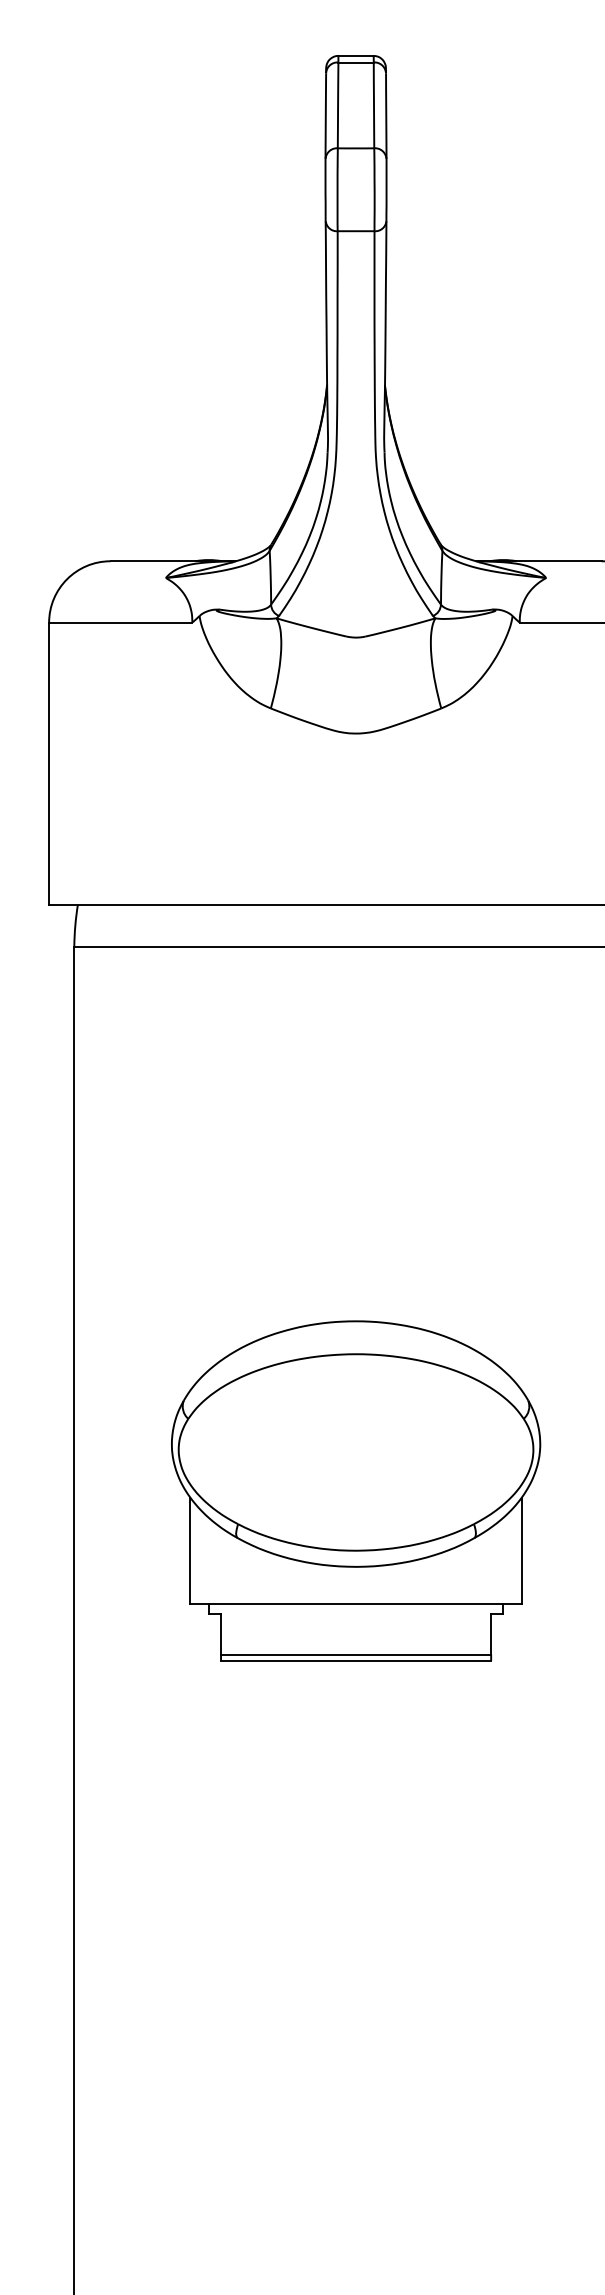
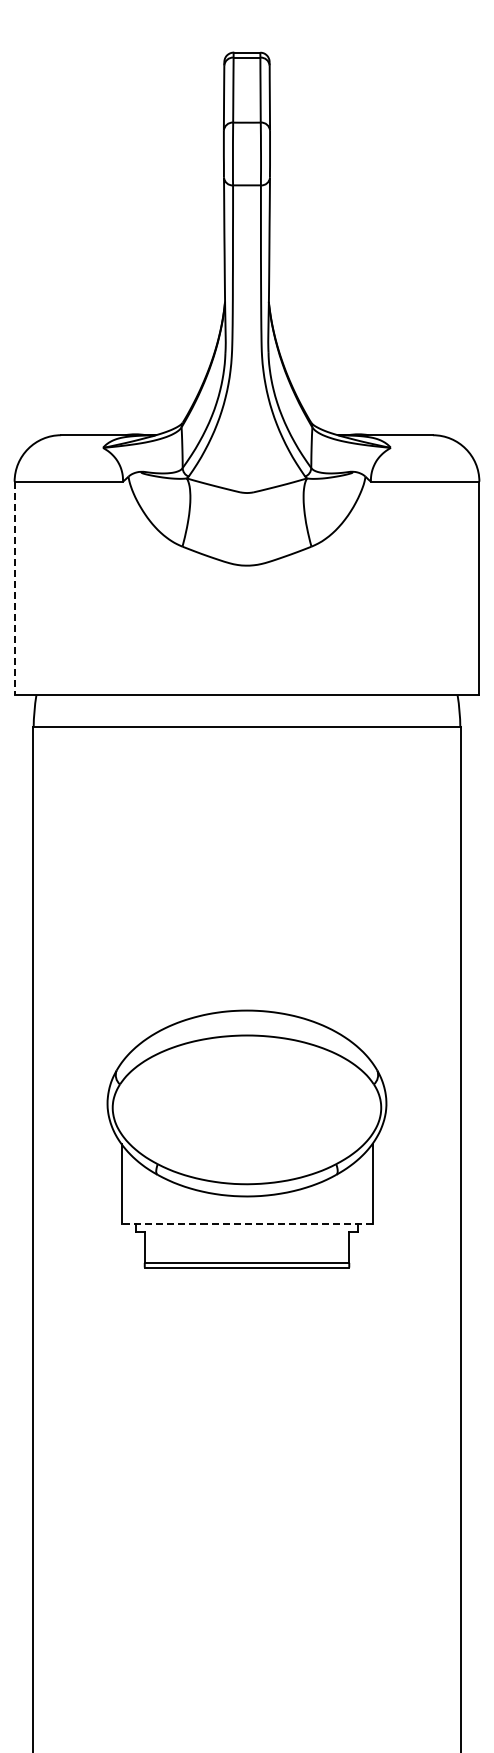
line: (48, 763) -> (14, 588), solid -> dashed
line: (355, 1603) -> (246, 1224), solid -> dashed

